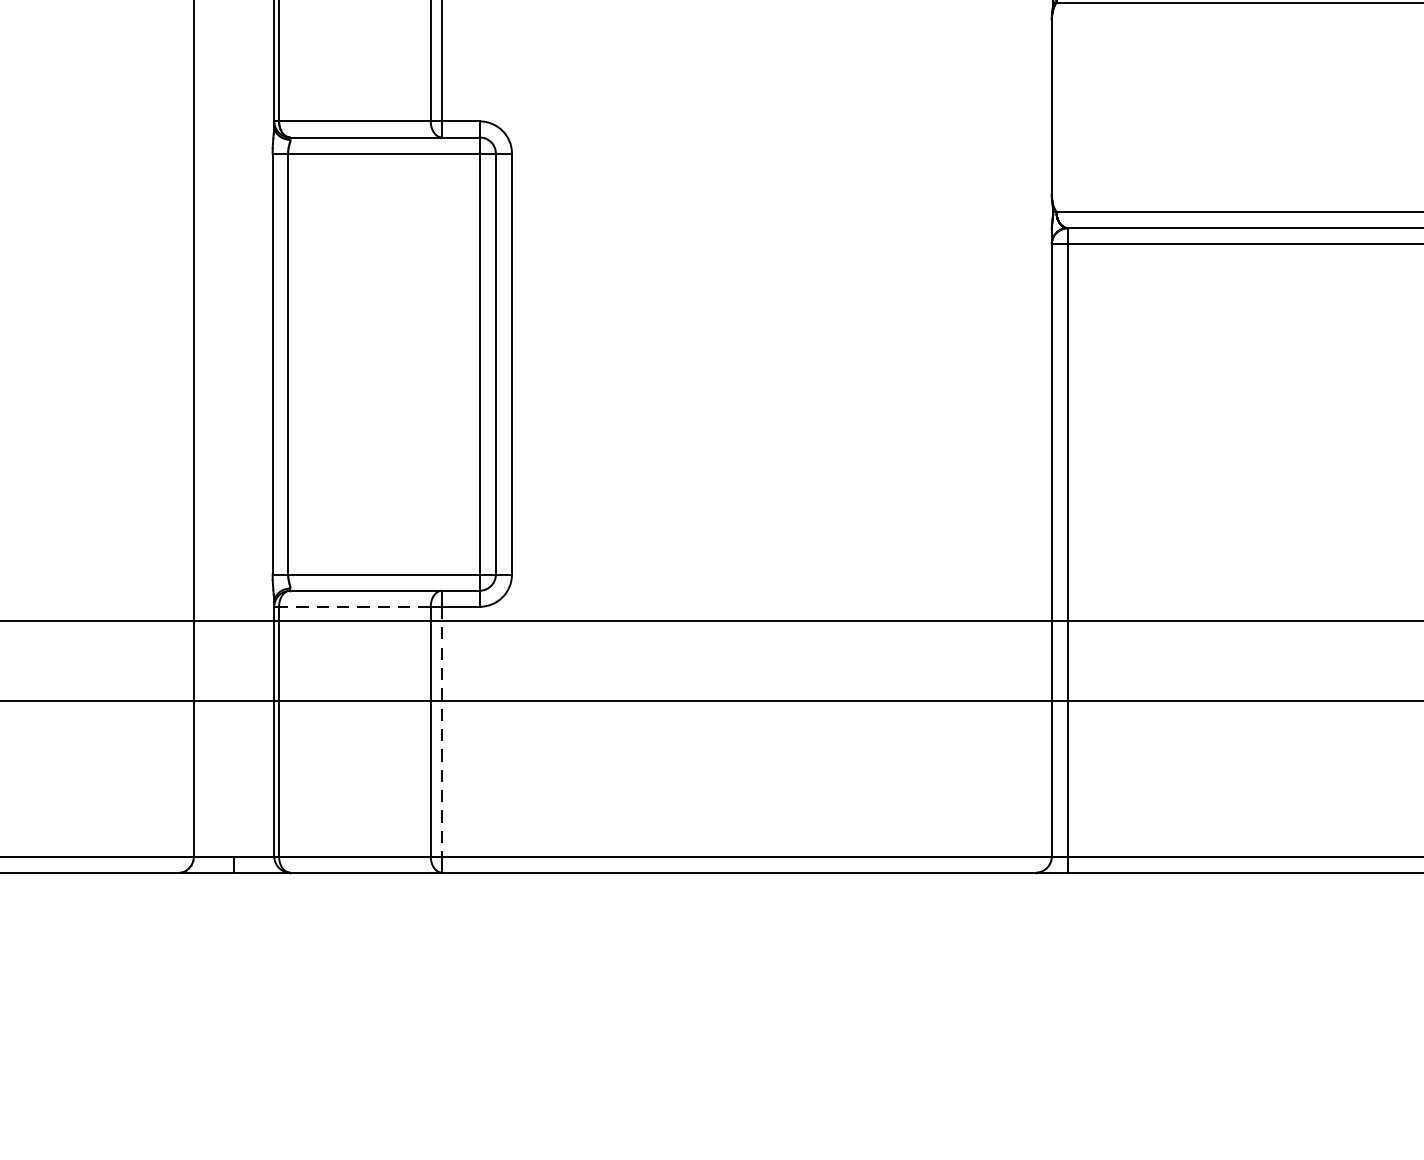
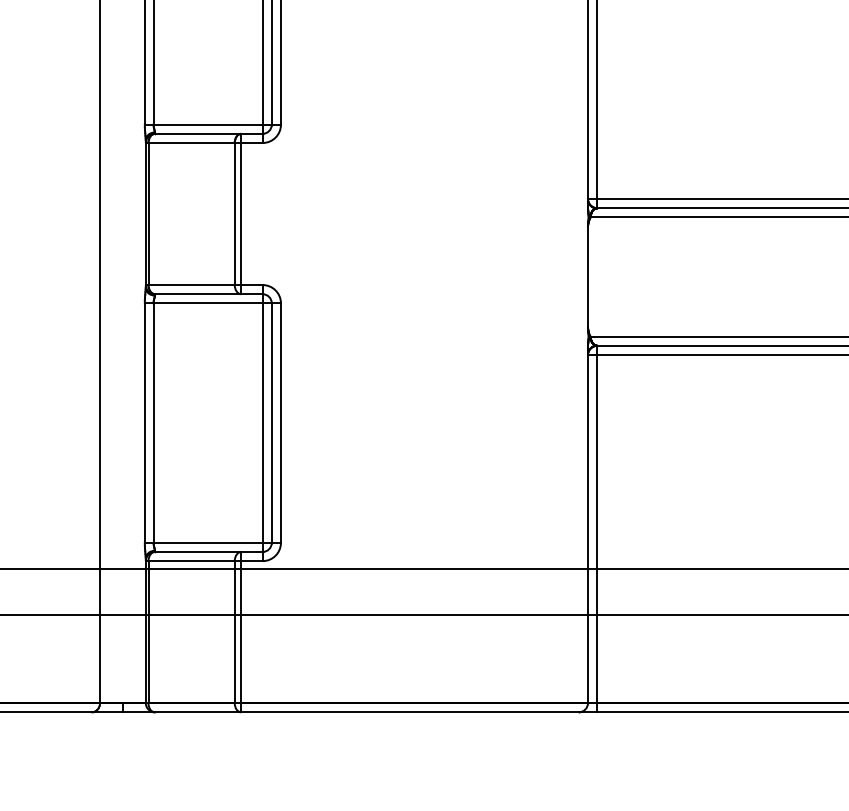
line: (354, 607) -> (191, 561), dashed -> solid
line: (442, 732) -> (241, 632), dashed -> solid

